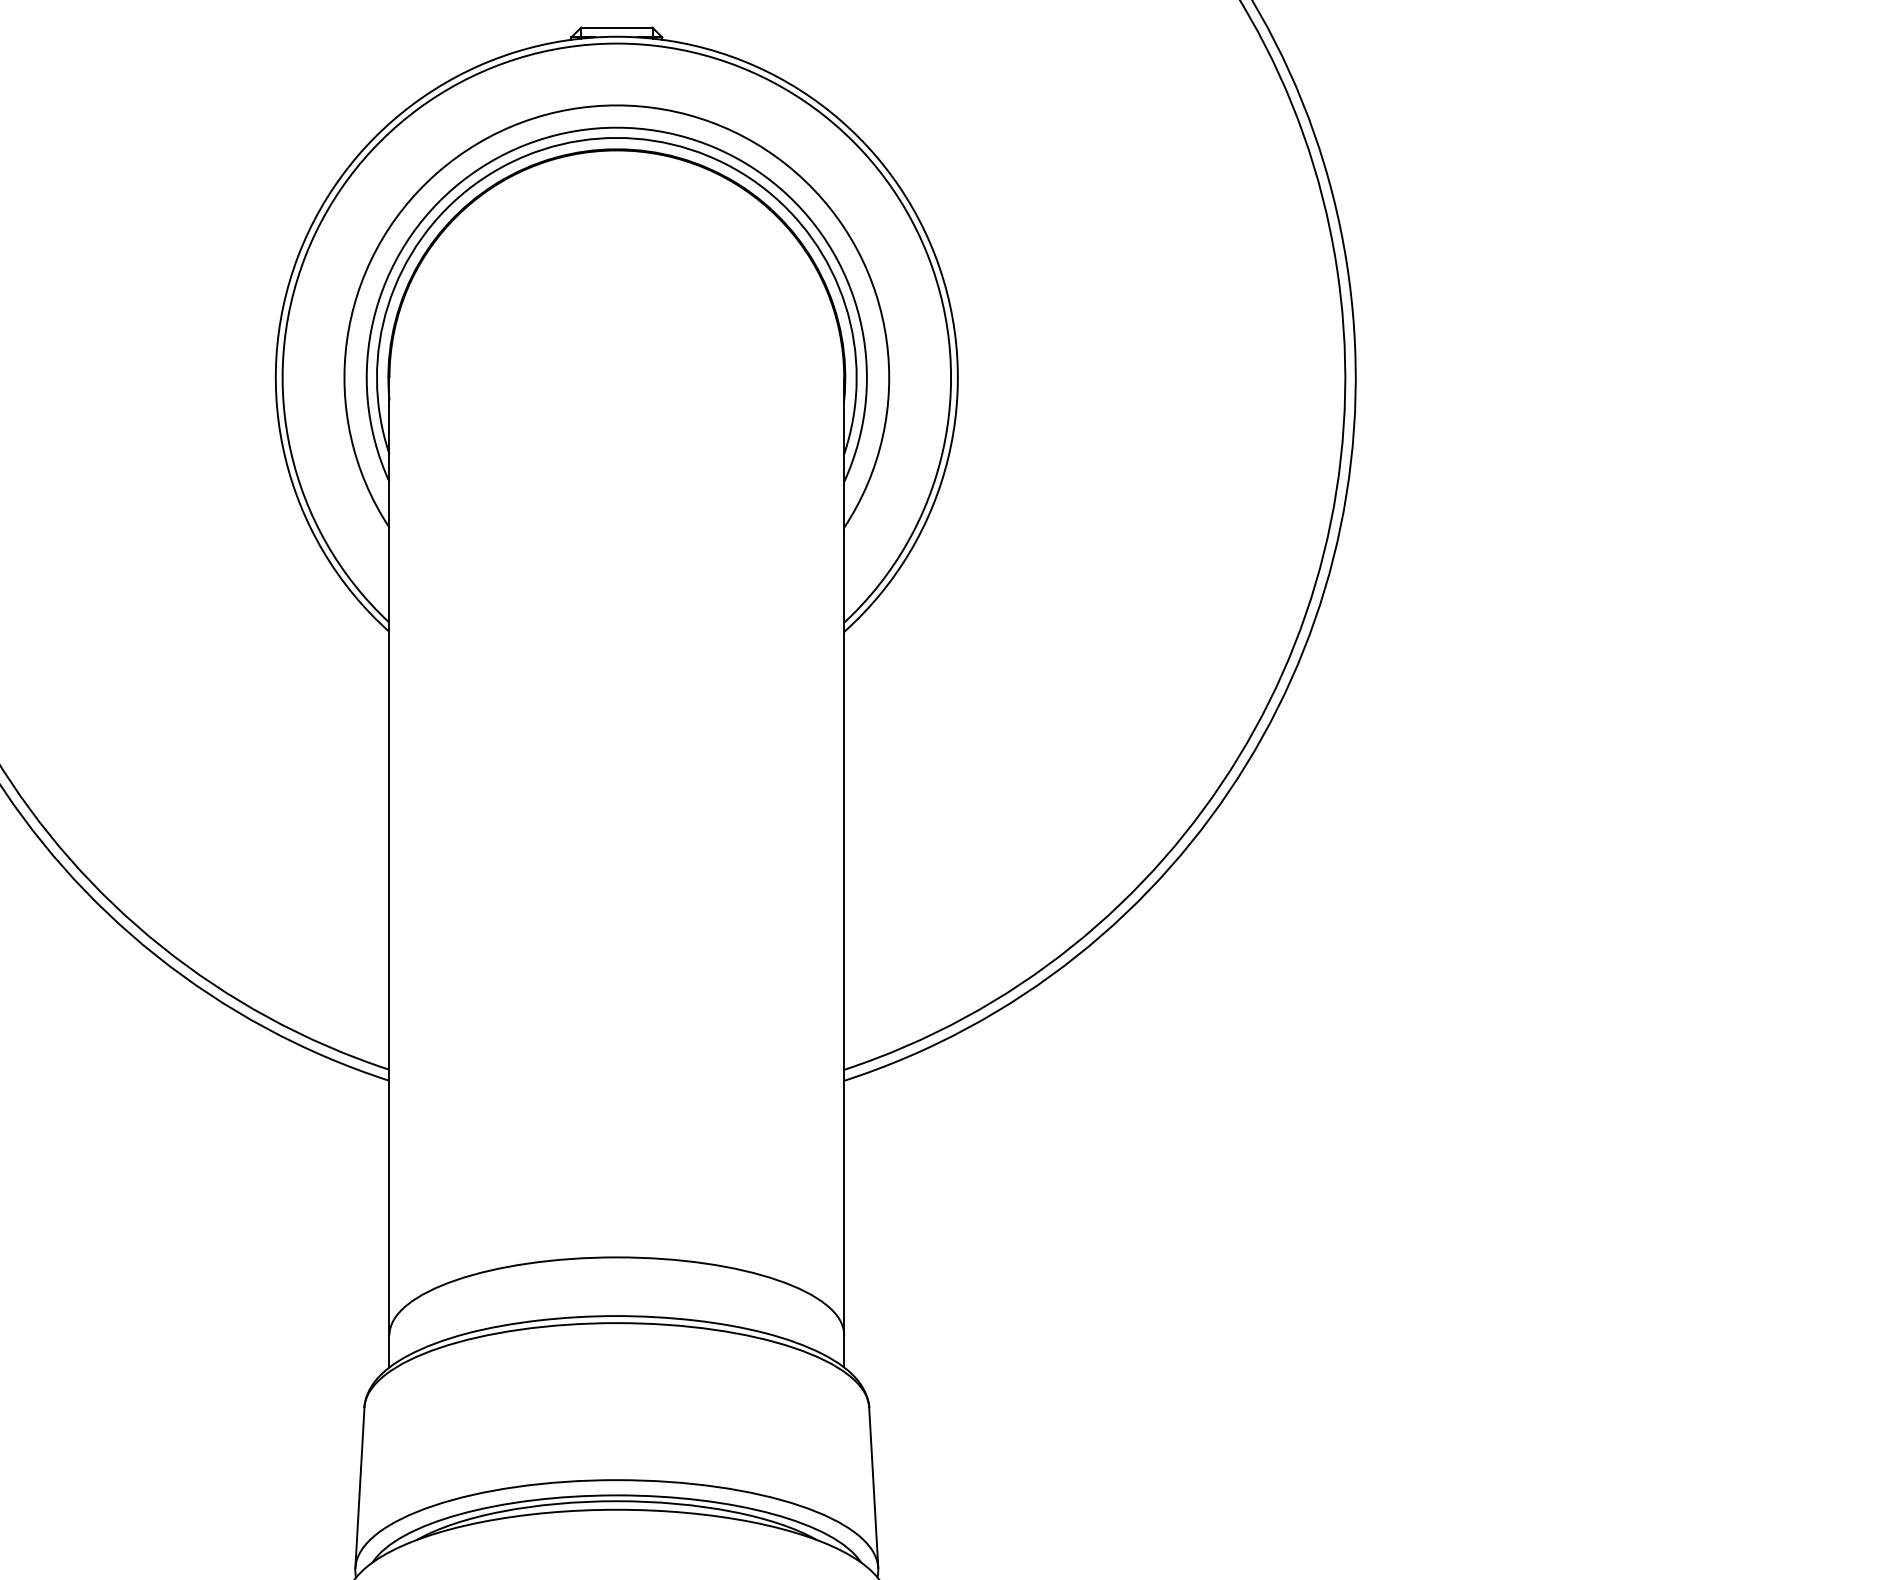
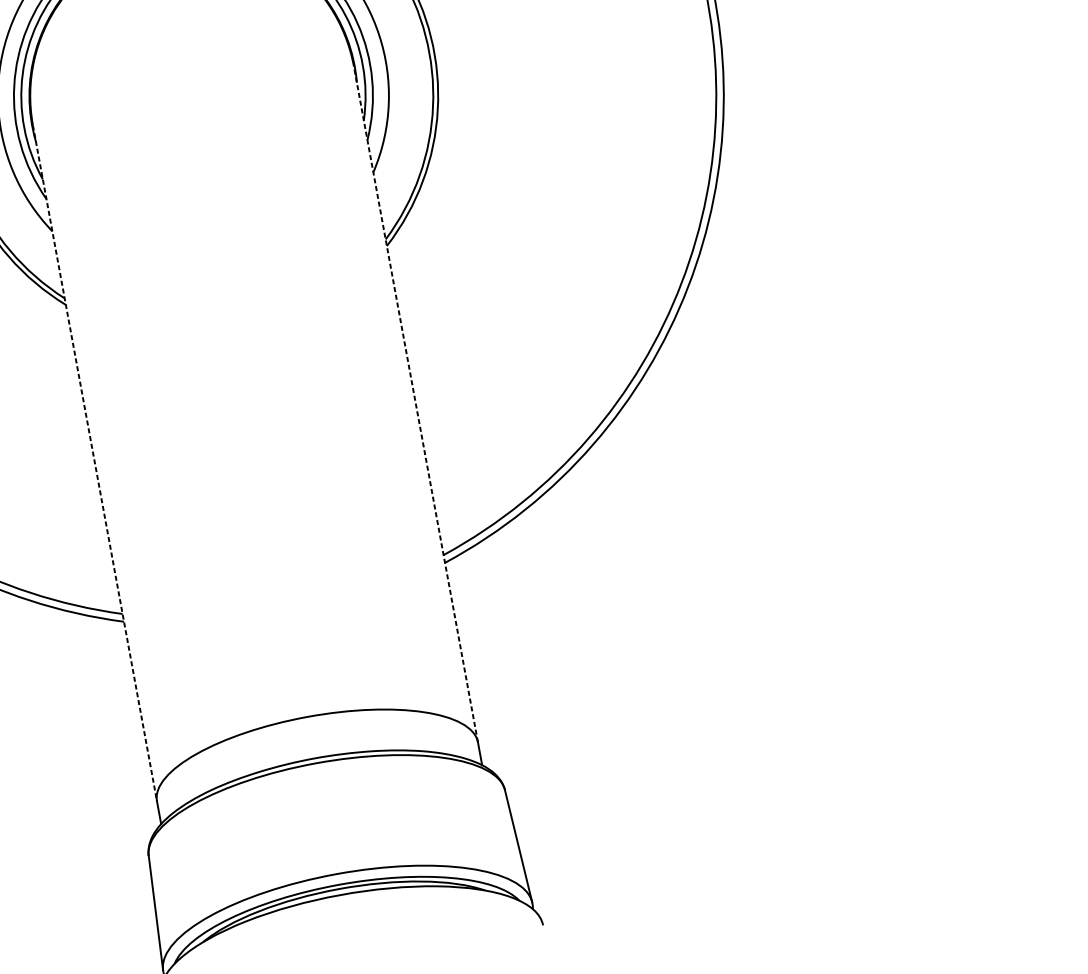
line: (389, 856) -> (94, 463), solid -> dashed
line: (844, 856) -> (416, 404), solid -> dashed

